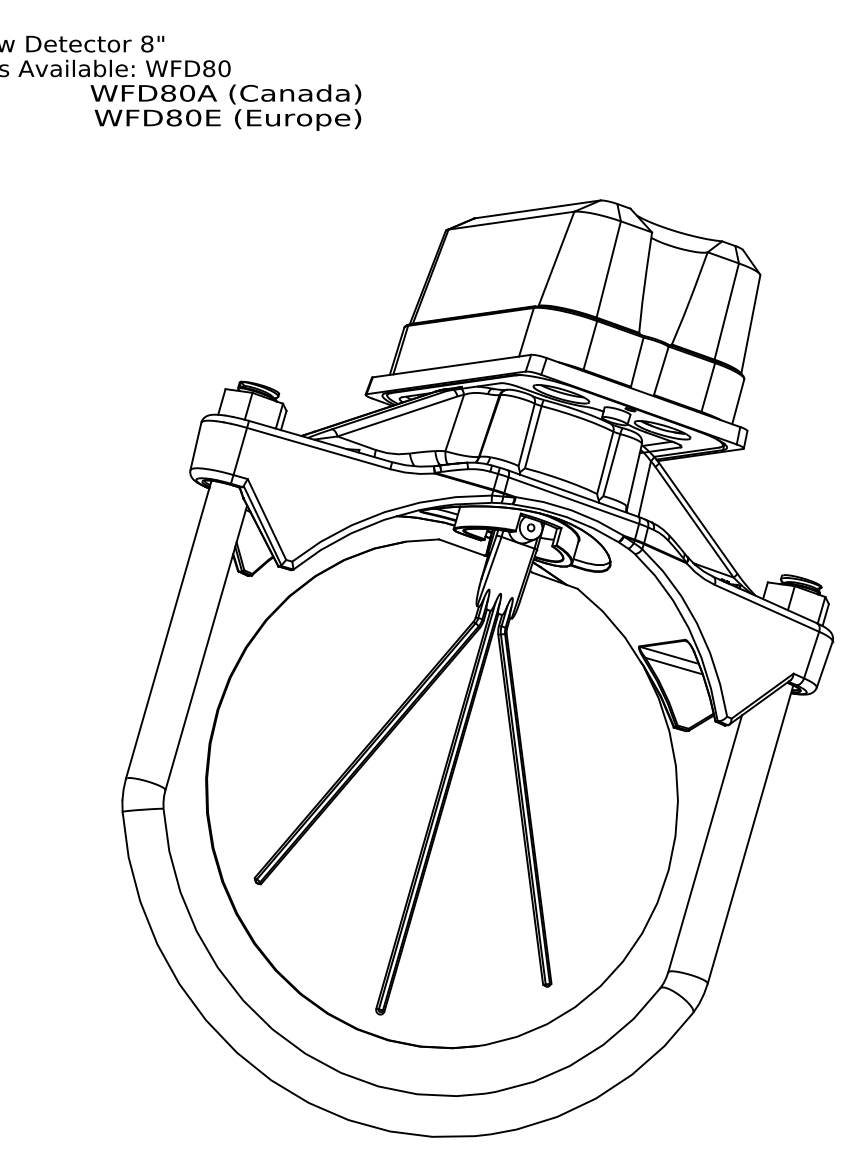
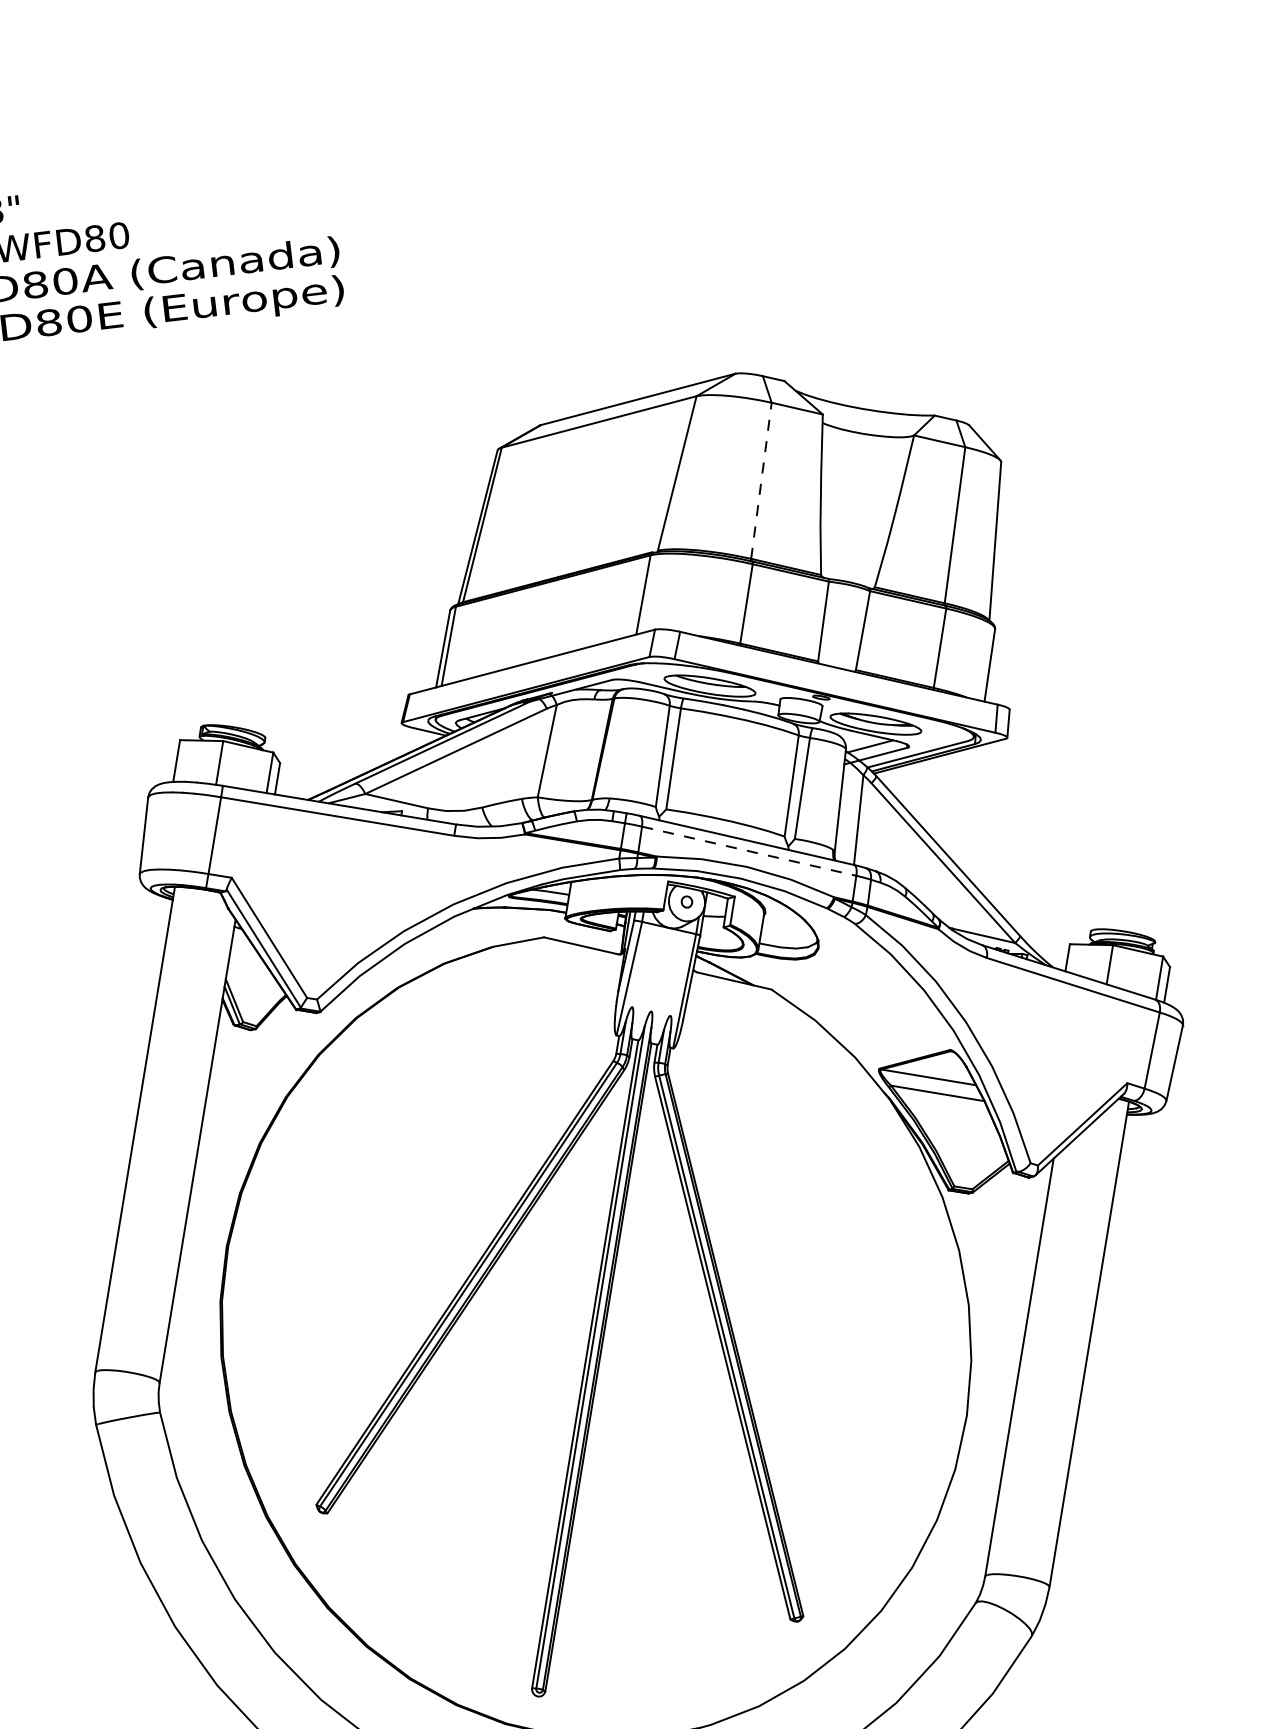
line: (608, 269) -> (761, 480), solid -> dashed
line: (574, 500) -> (750, 851), solid -> dashed

